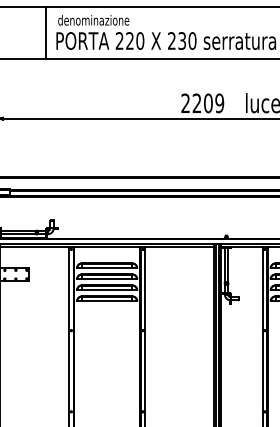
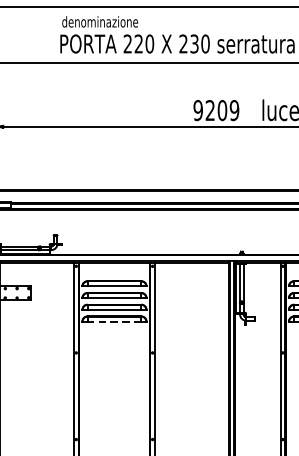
line: (45, 32) -> (48, 34), removed
text: (185, 103) -> (198, 110), 2209 -> 9209
line: (106, 301) -> (113, 321), solid -> dashed

